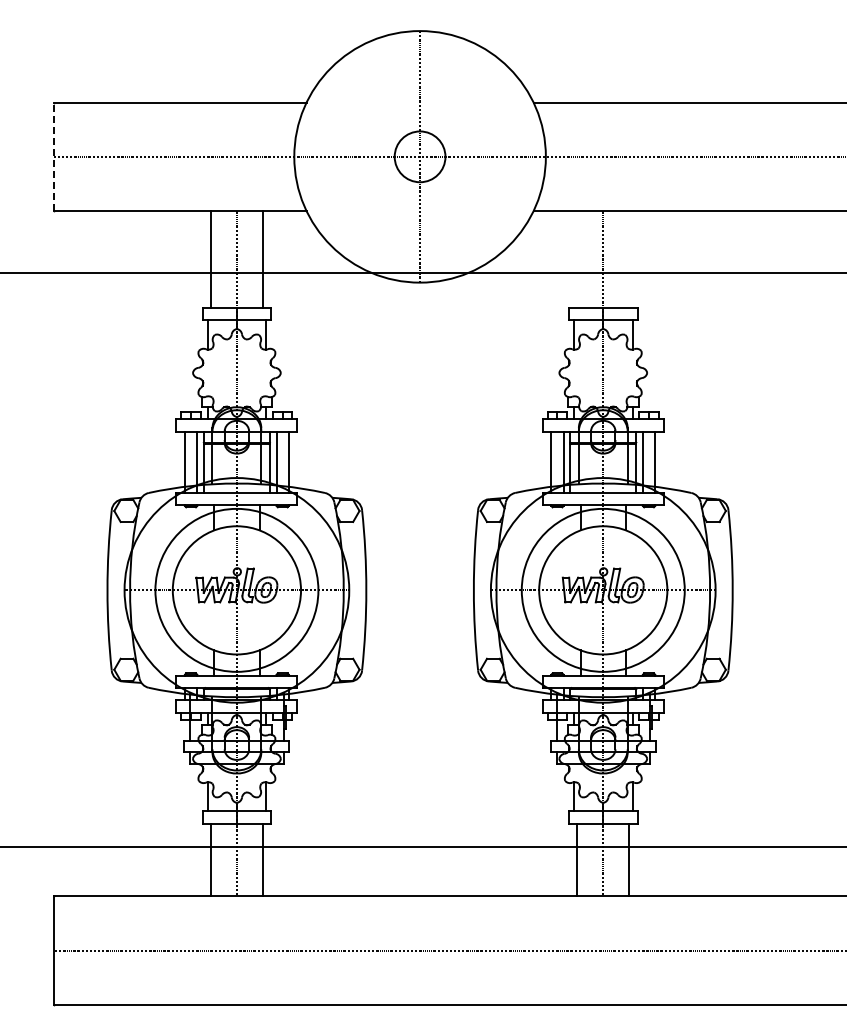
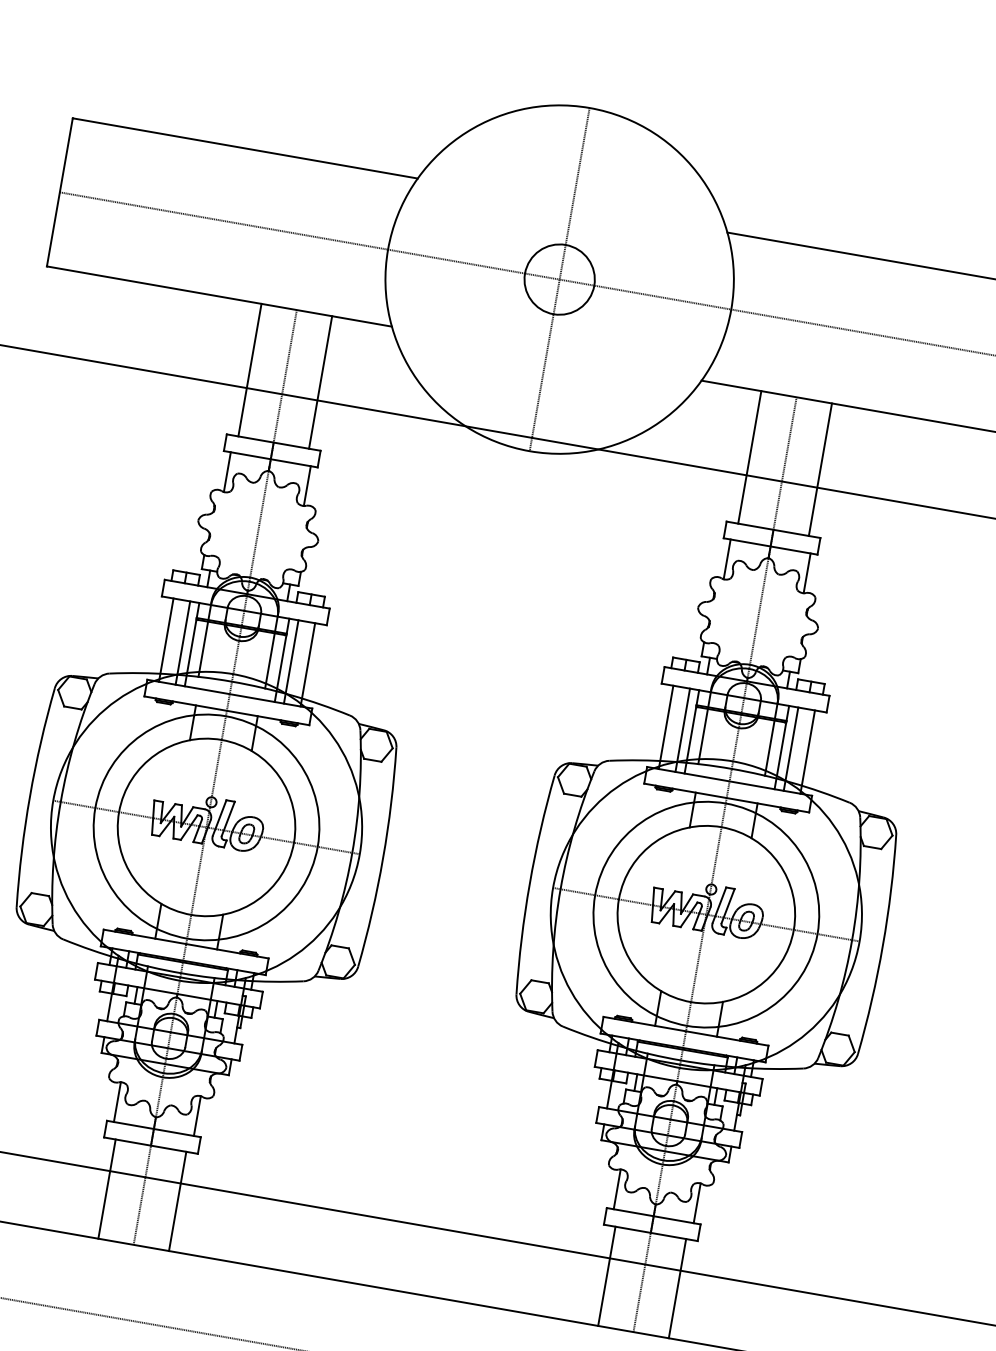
line: (53, 156) -> (59, 191), dashed -> solid
line: (577, 259) -> (749, 457), added
line: (629, 259) -> (820, 469), added

